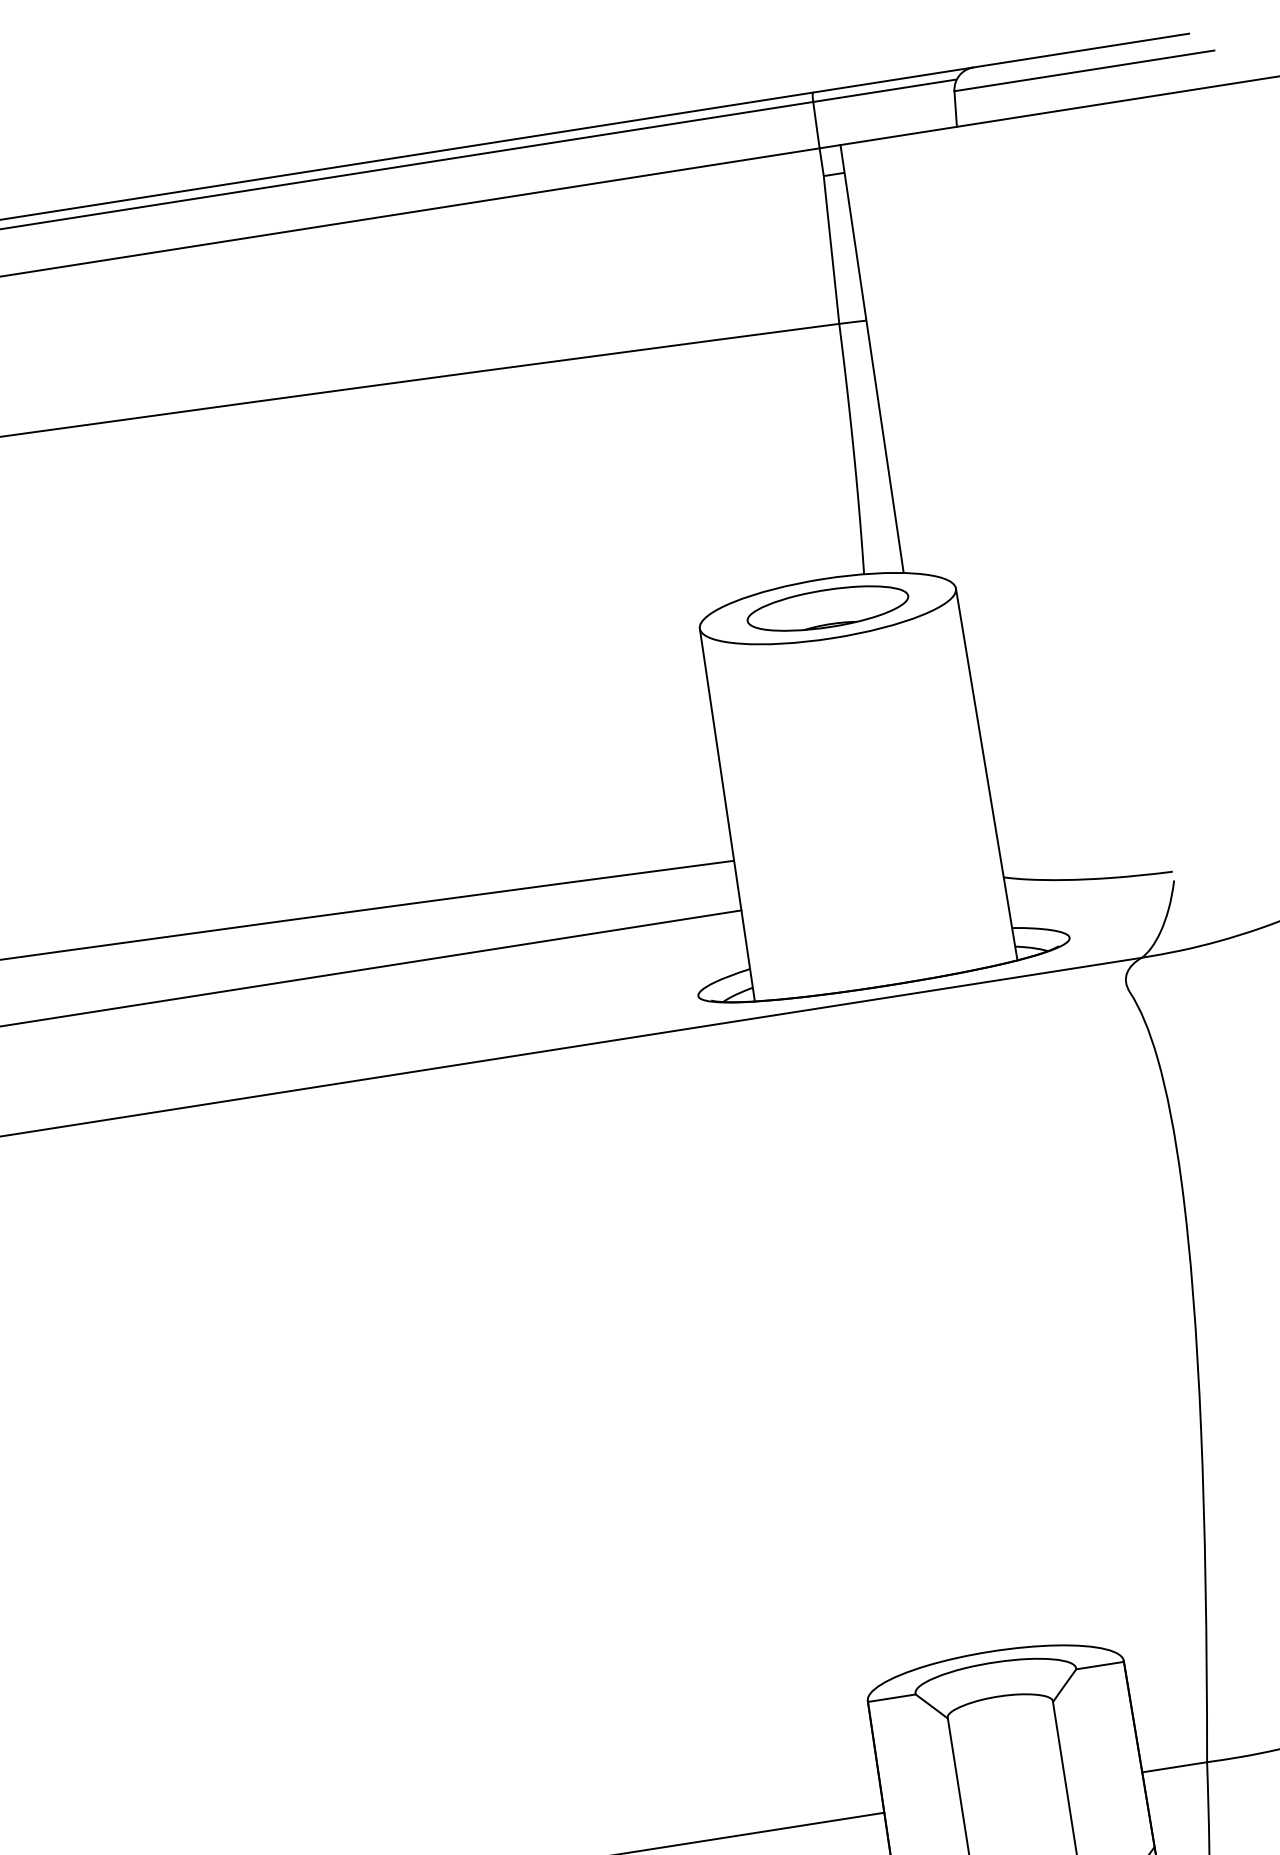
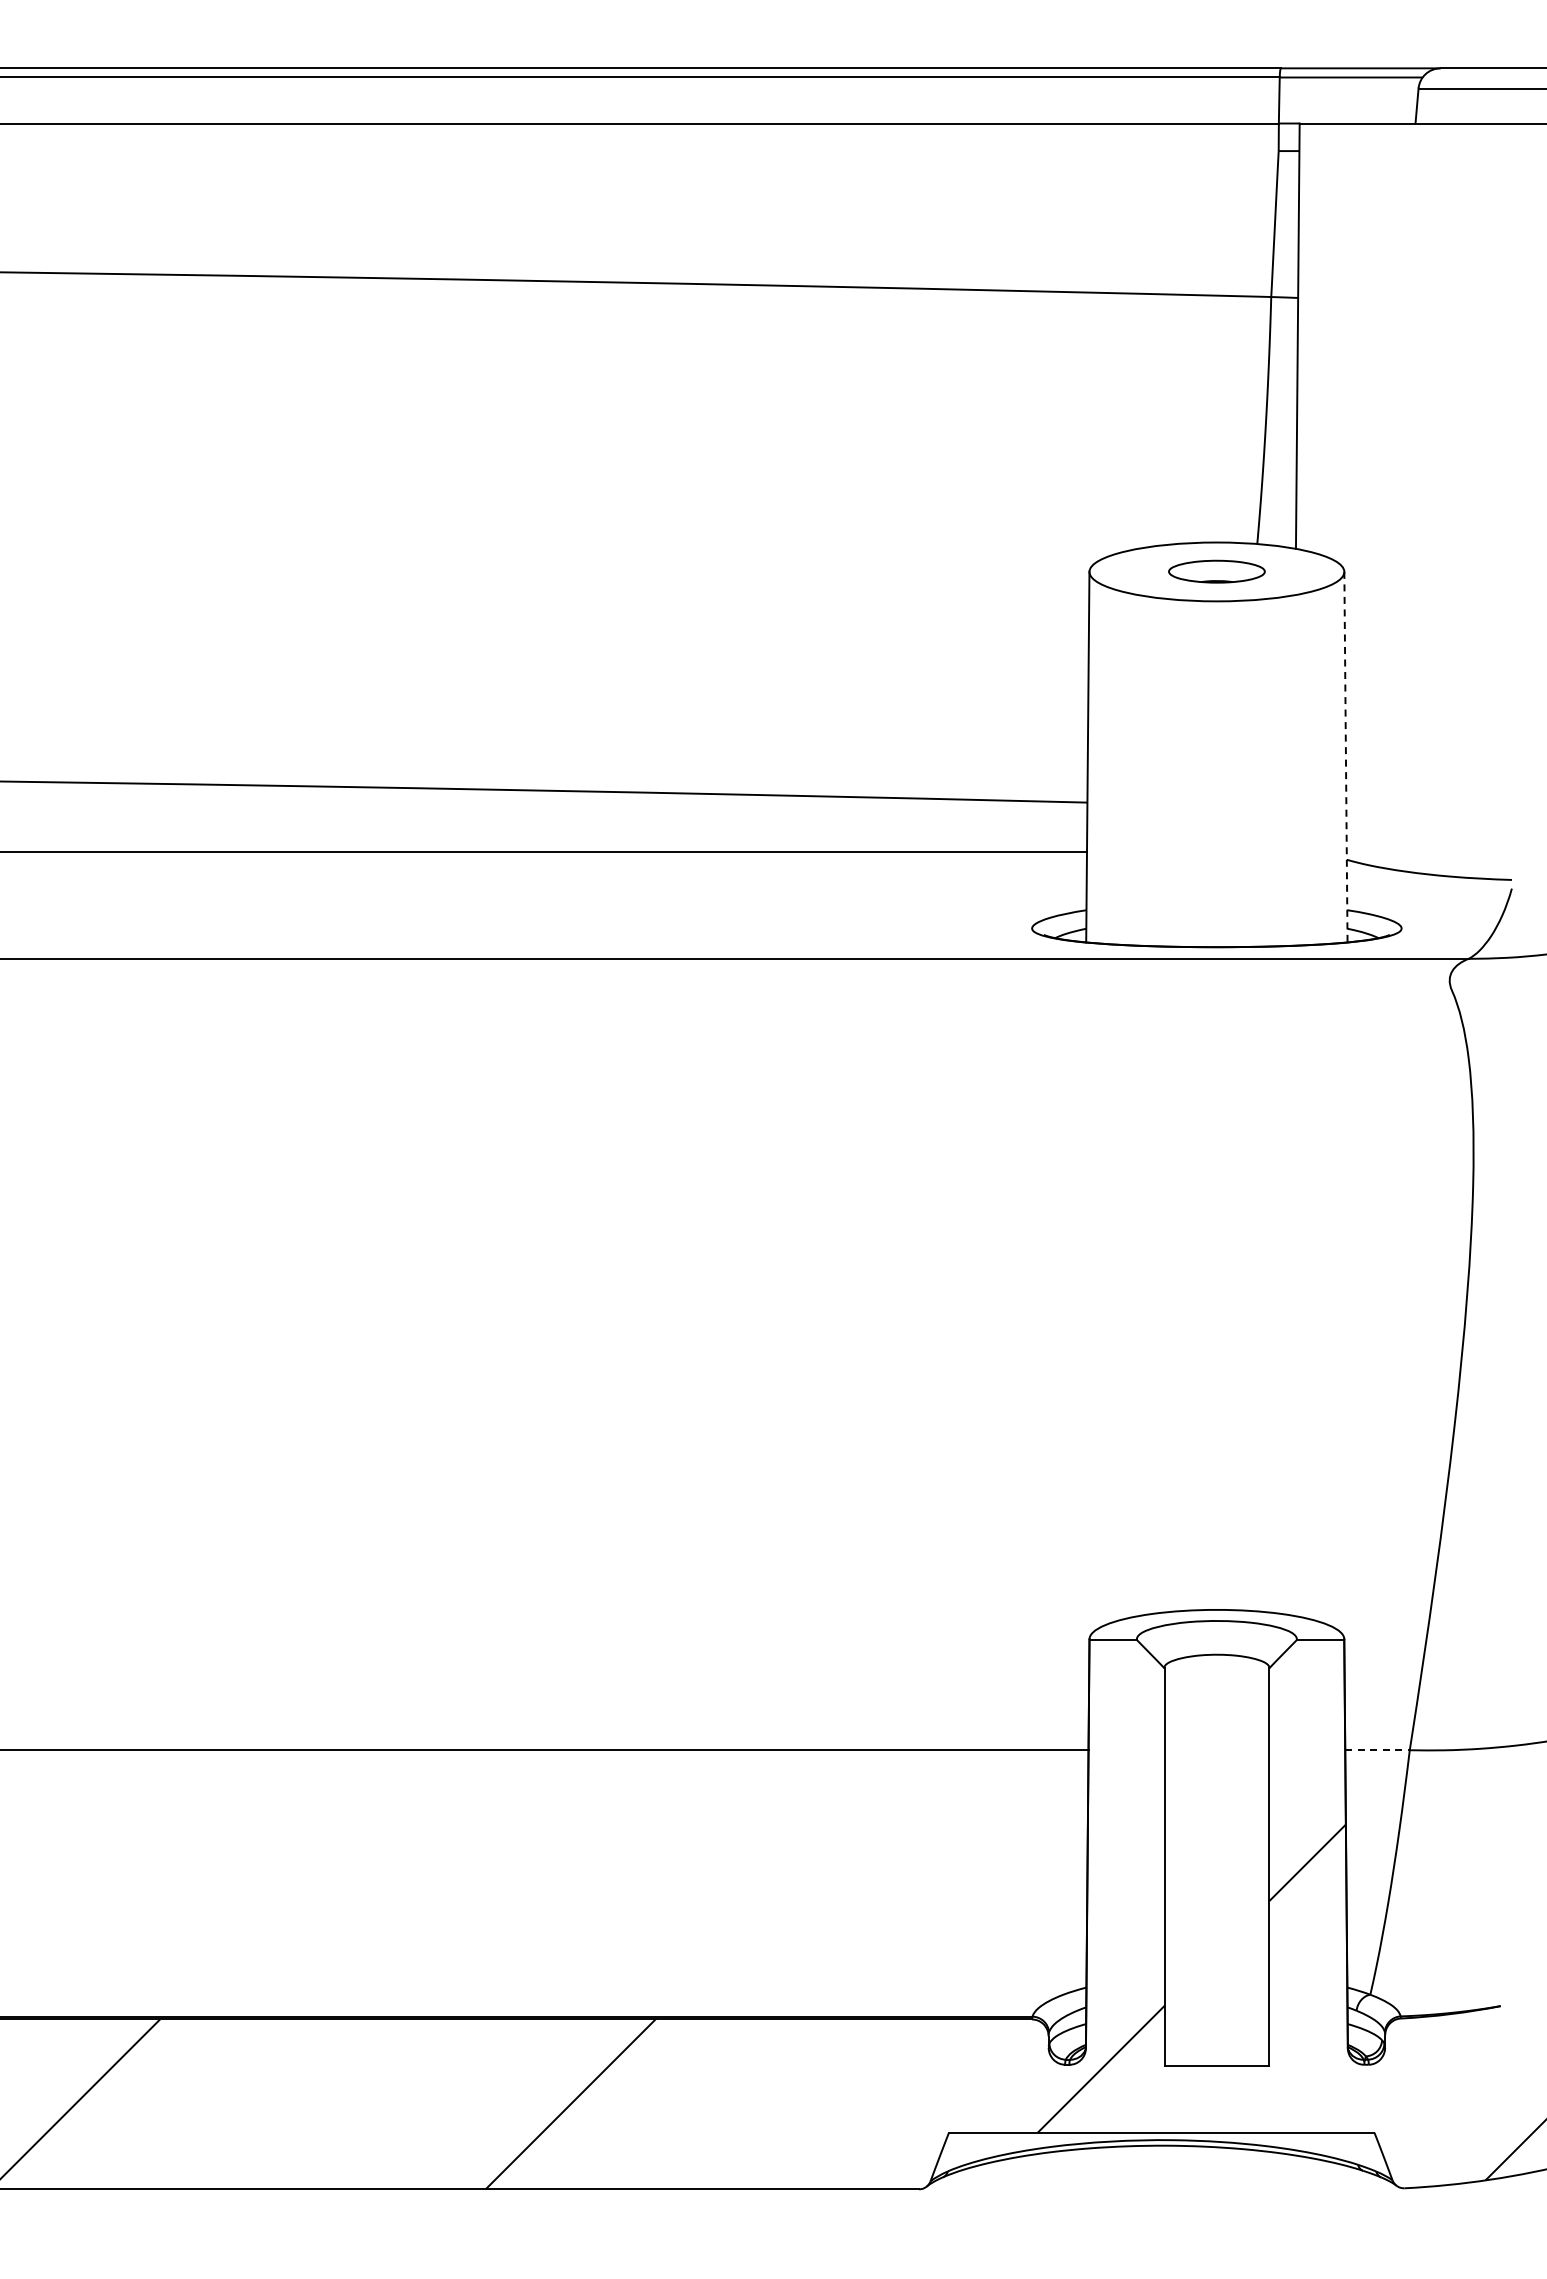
part: (827, 608) -> (1216, 571), size x0.6
line: (986, 774) -> (1345, 757), solid -> dashed
line: (1175, 1767) -> (1378, 1750), solid -> dashed

